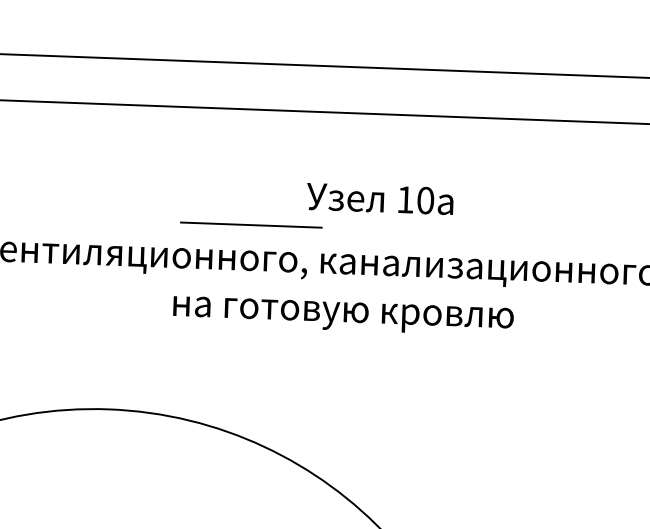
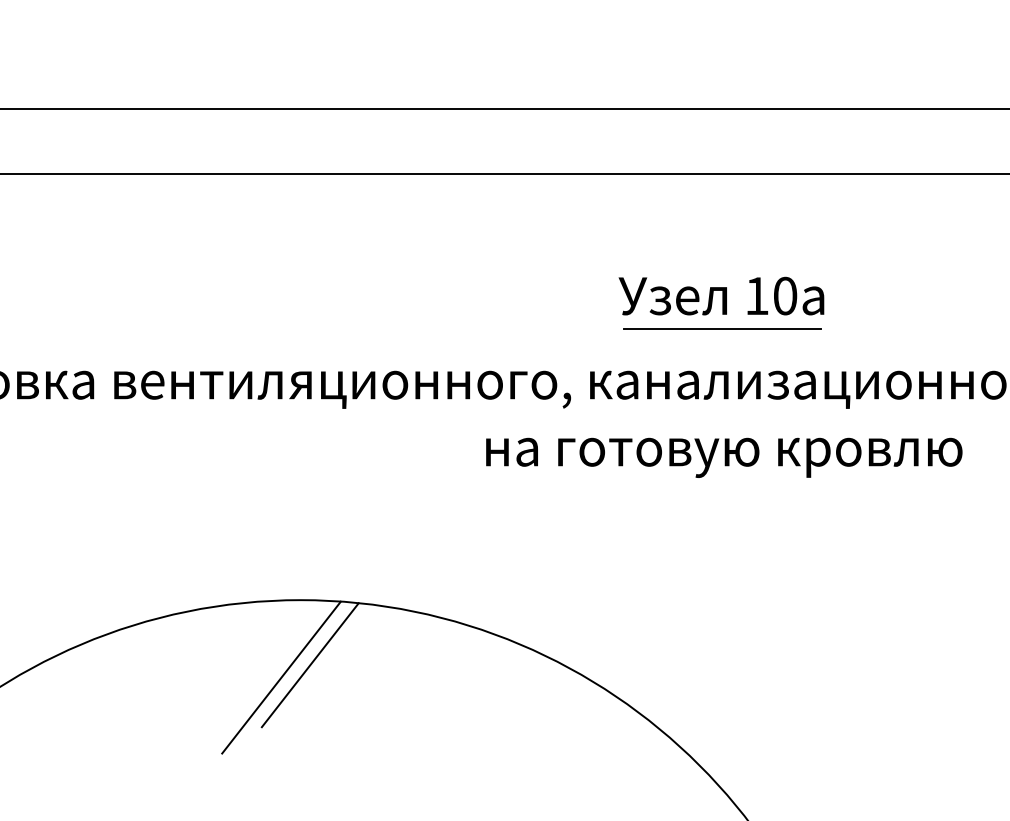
text: (380, 198) -> (721, 295), moved
line: (251, 224) -> (722, 328), moved
text: (343, 315) -> (724, 457), moved
line: (113, 456) -> (309, 665), added
line: (92, 464) -> (281, 677), added

